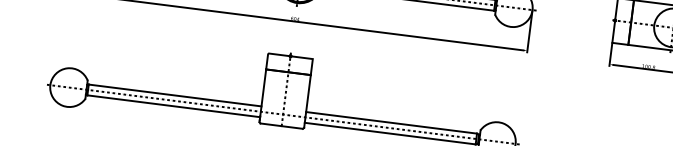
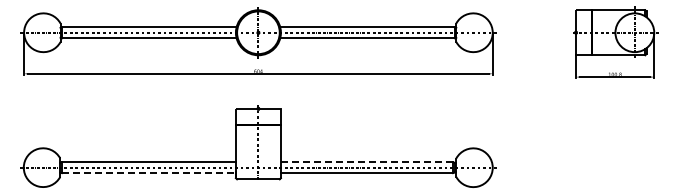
line: (174, 106) -> (149, 173), solid -> dashed
line: (391, 123) -> (366, 162), solid -> dashed

